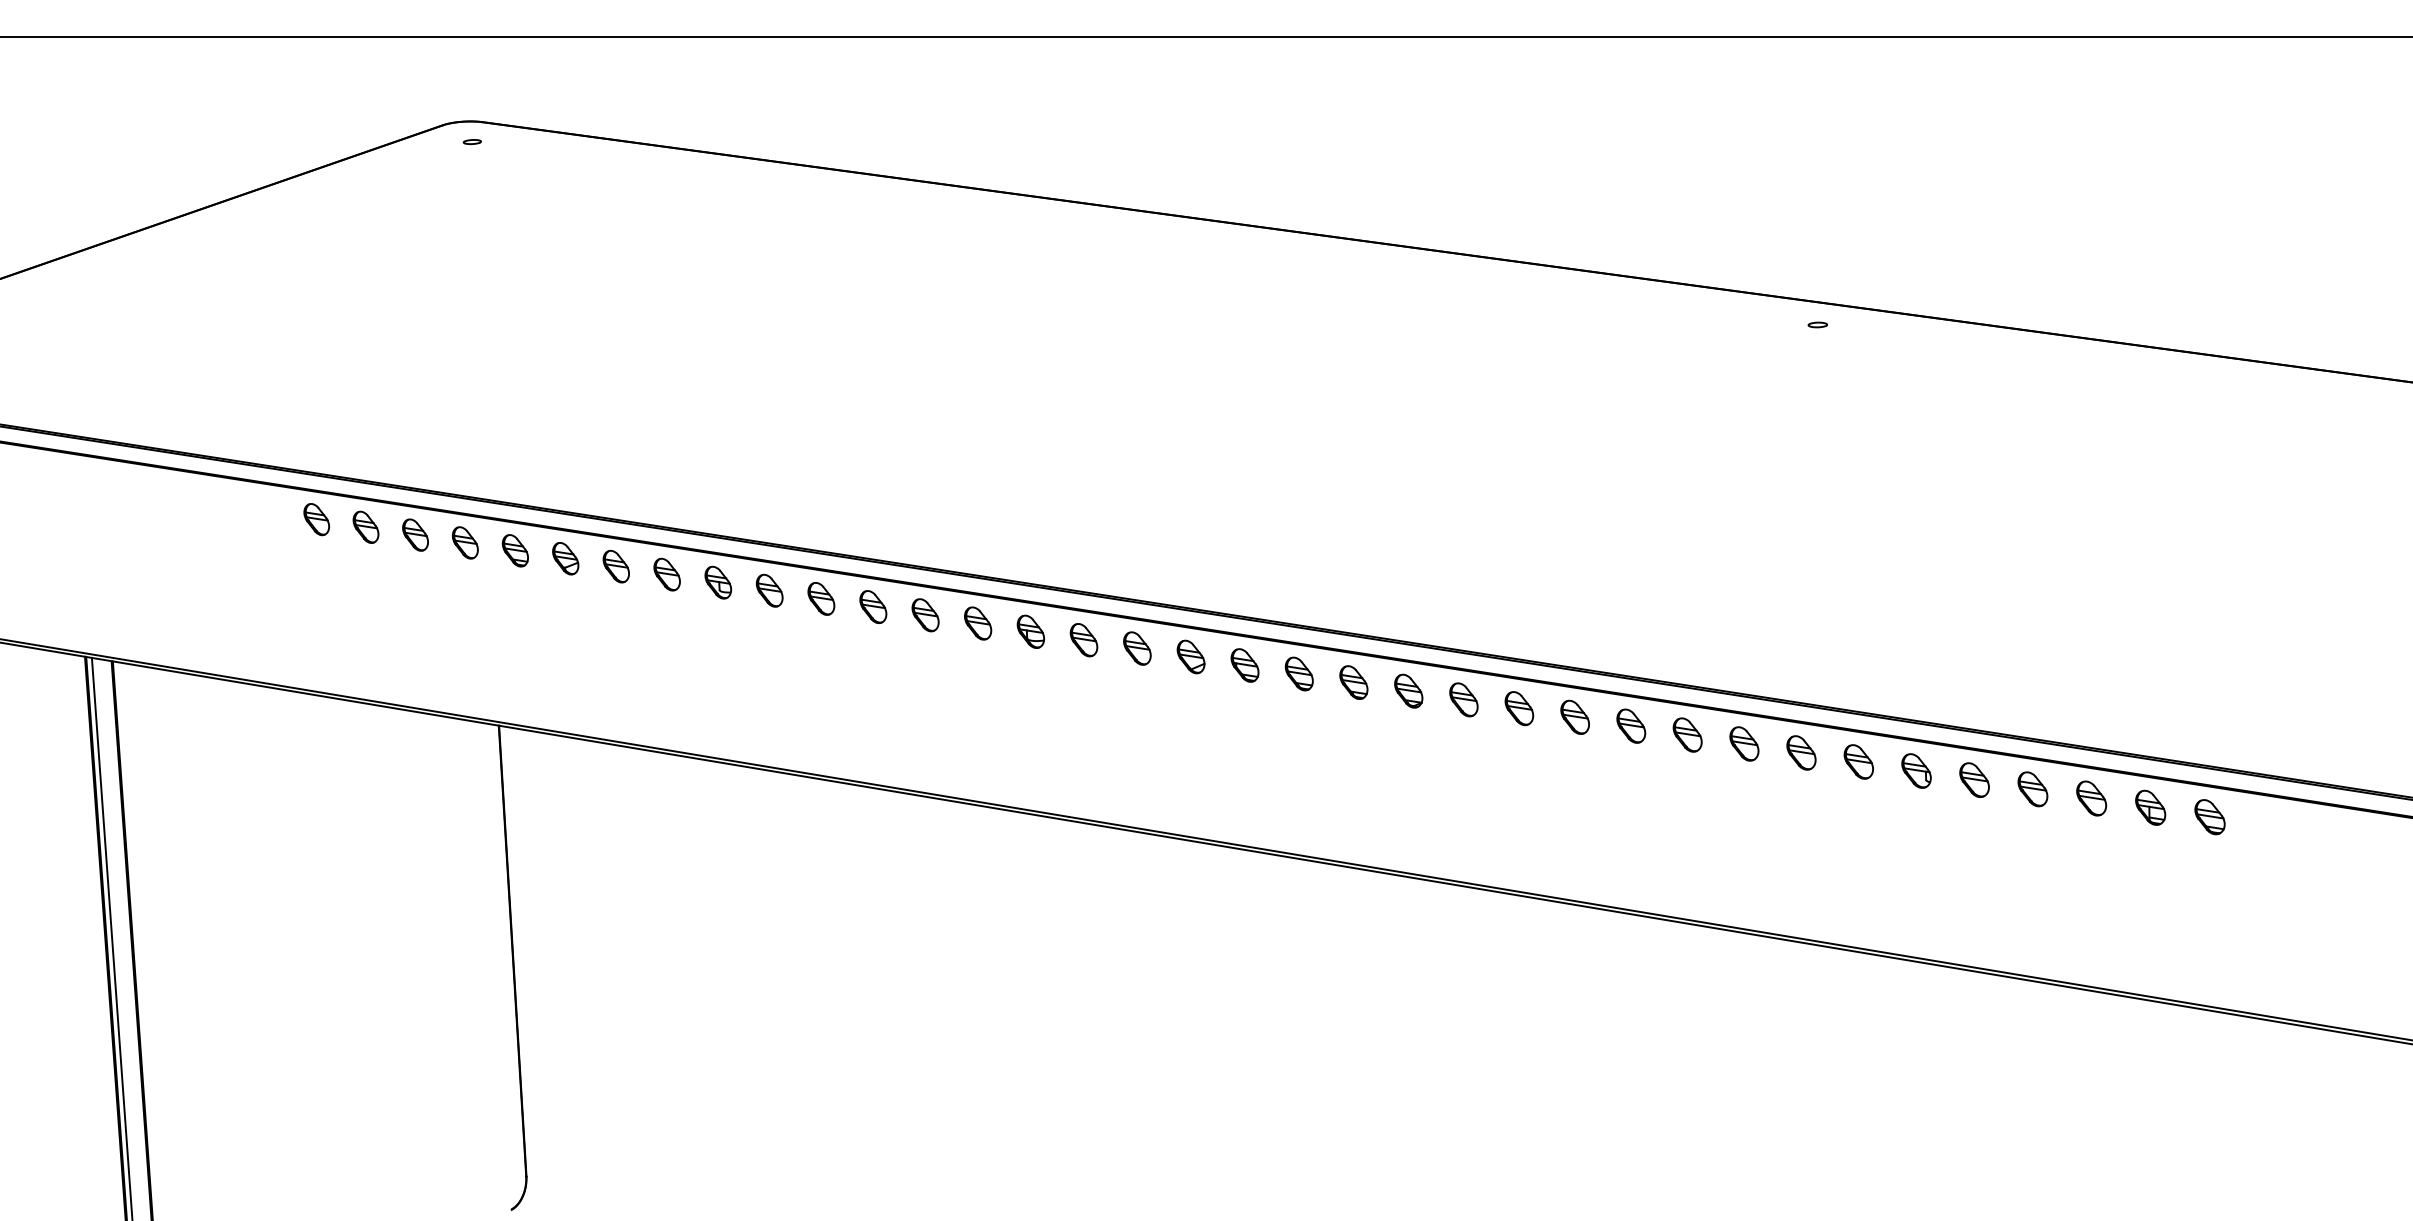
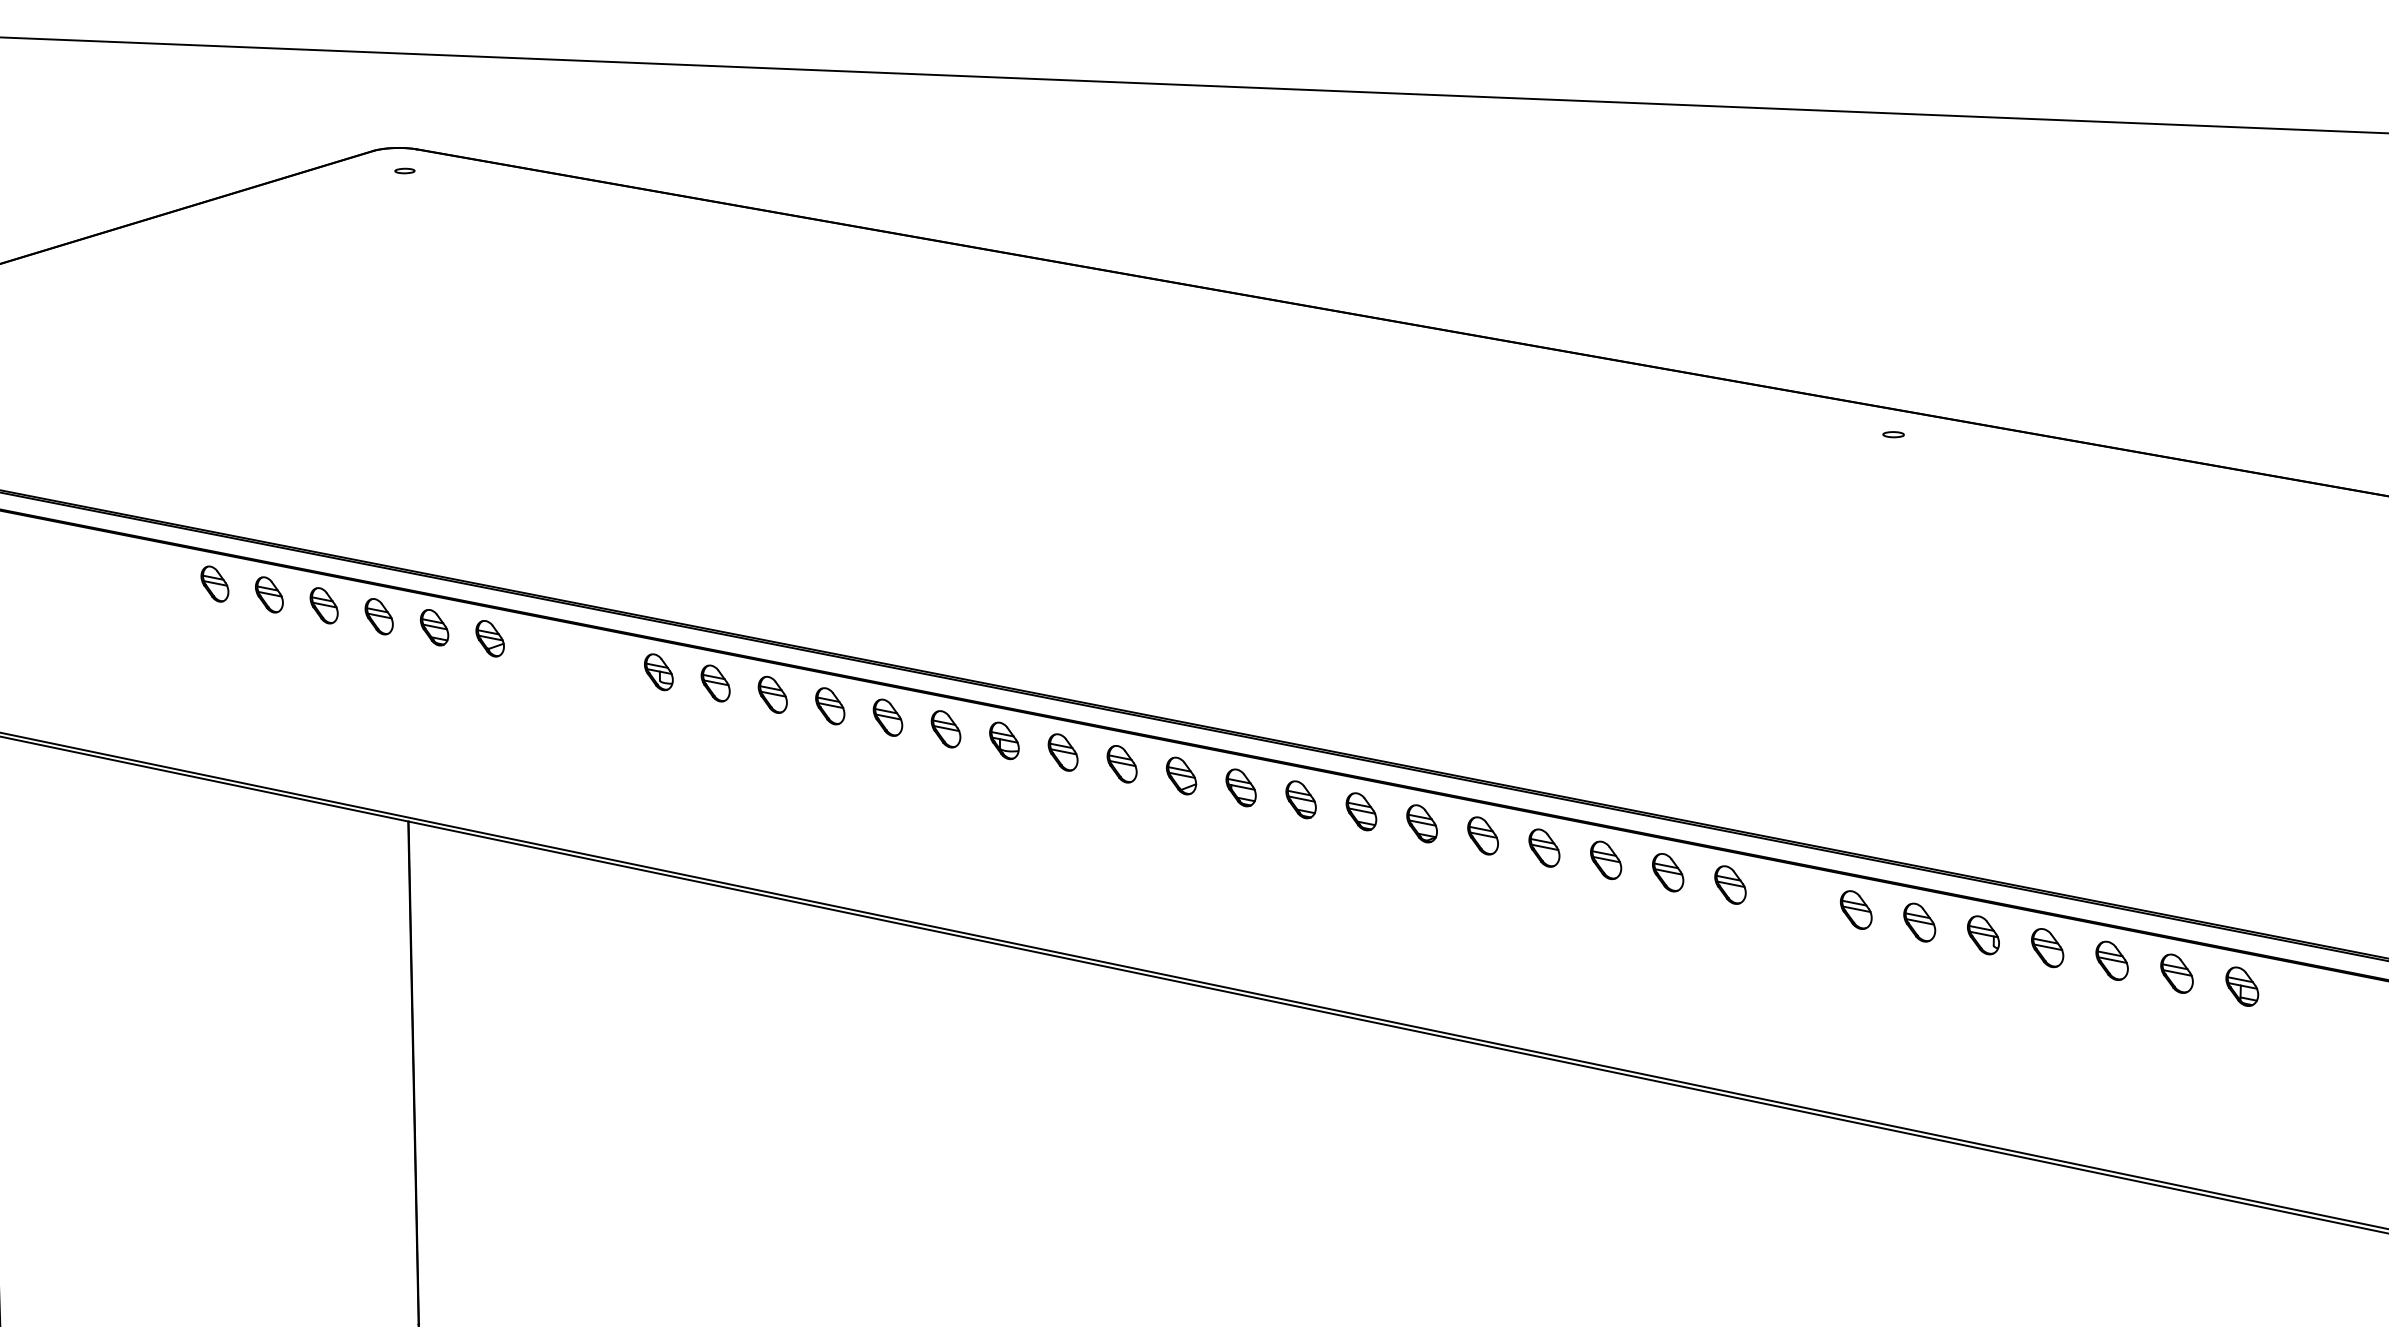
part: (615, 566) -> (545, 649), removed
part: (666, 574) -> (601, 660), removed
part: (1744, 743) -> (1793, 897), removed
part: (2209, 817) -> (2307, 1000), removed

